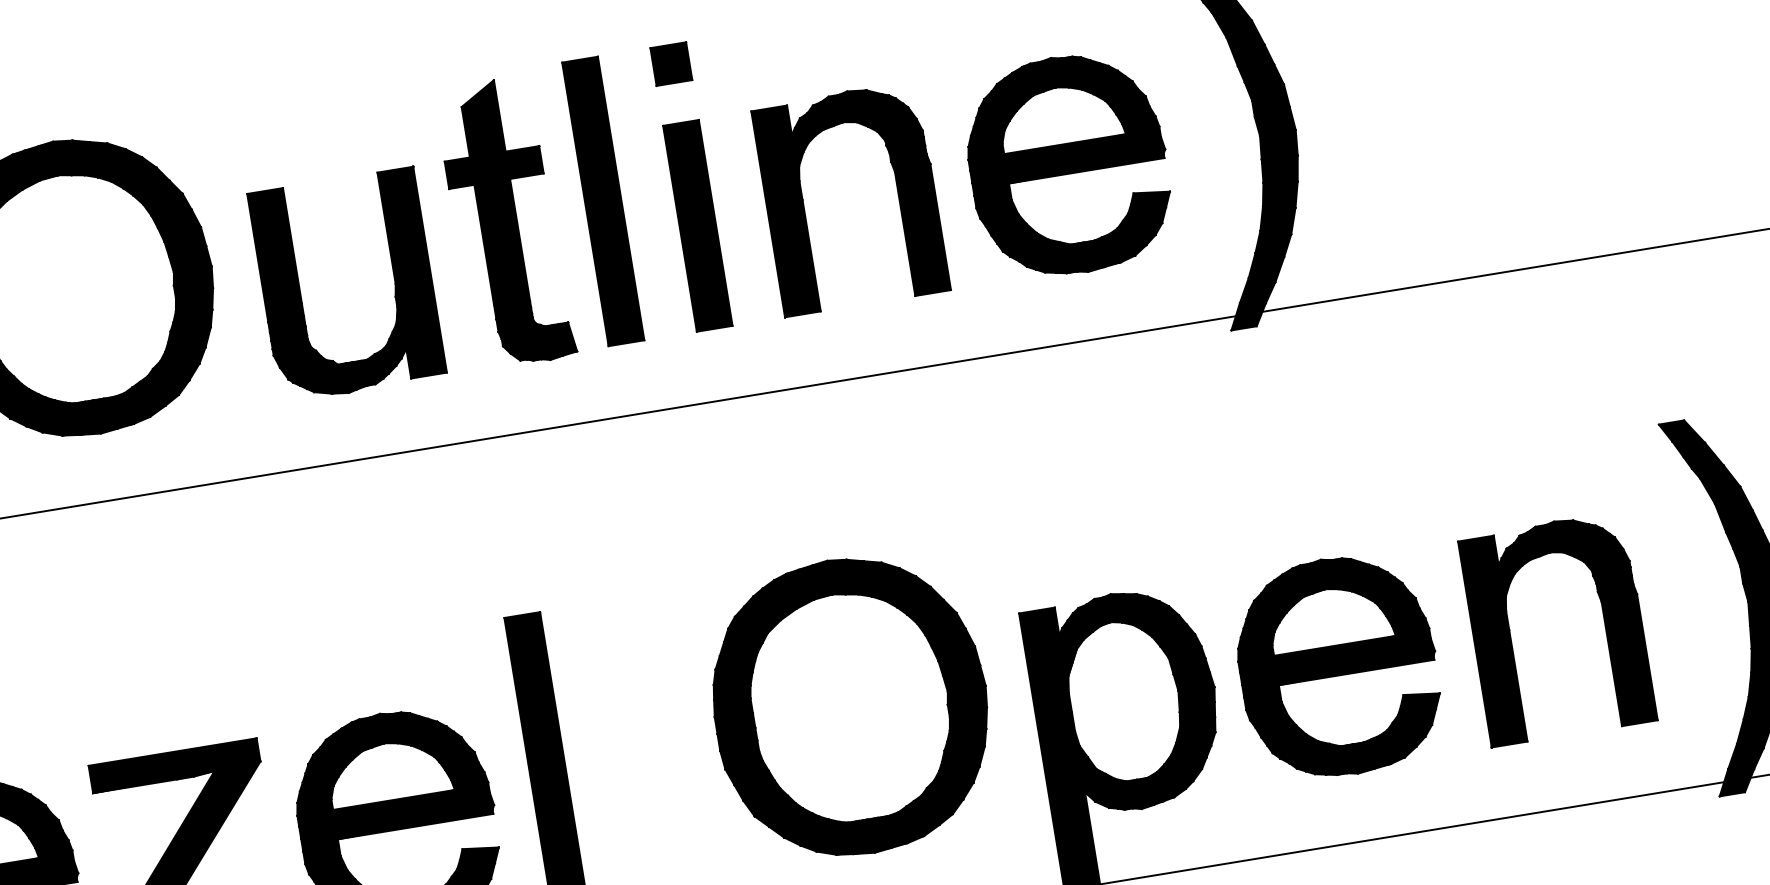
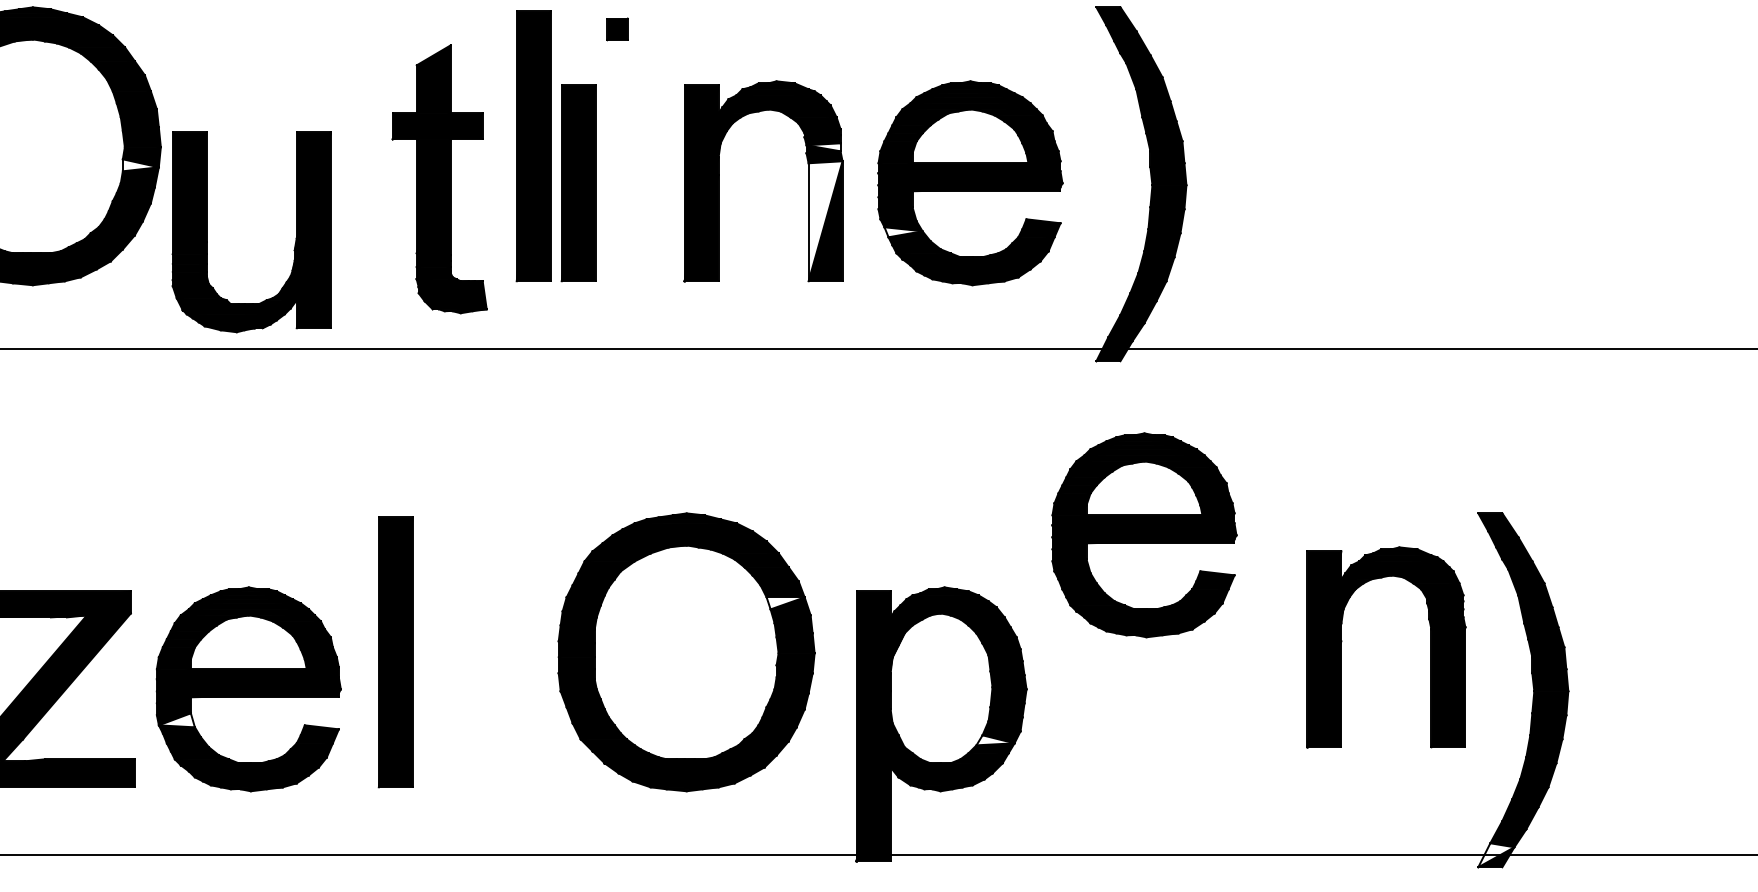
part: (671, 64) -> (617, 29), size x0.6
fill: (907, 152) -> (823, 147), removed
part: (505, 223) -> (439, 179), moved
part: (697, 226) -> (578, 183), moved
fill: (1006, 228) -> (903, 232), removed
fill: (922, 230) -> (825, 221), removed
fill: (193, 289) -> (140, 165), removed
part: (300, 293) -> (207, 232), moved
part: (1603, 621) -> (1430, 647), moved
fill: (946, 638) -> (785, 603), removed
part: (1338, 667) -> (1144, 535), moved
fill: (1190, 746) -> (995, 740), removed
fill: (1736, 780) -> (1496, 855), removed
fill: (326, 866) -> (176, 720), removed

